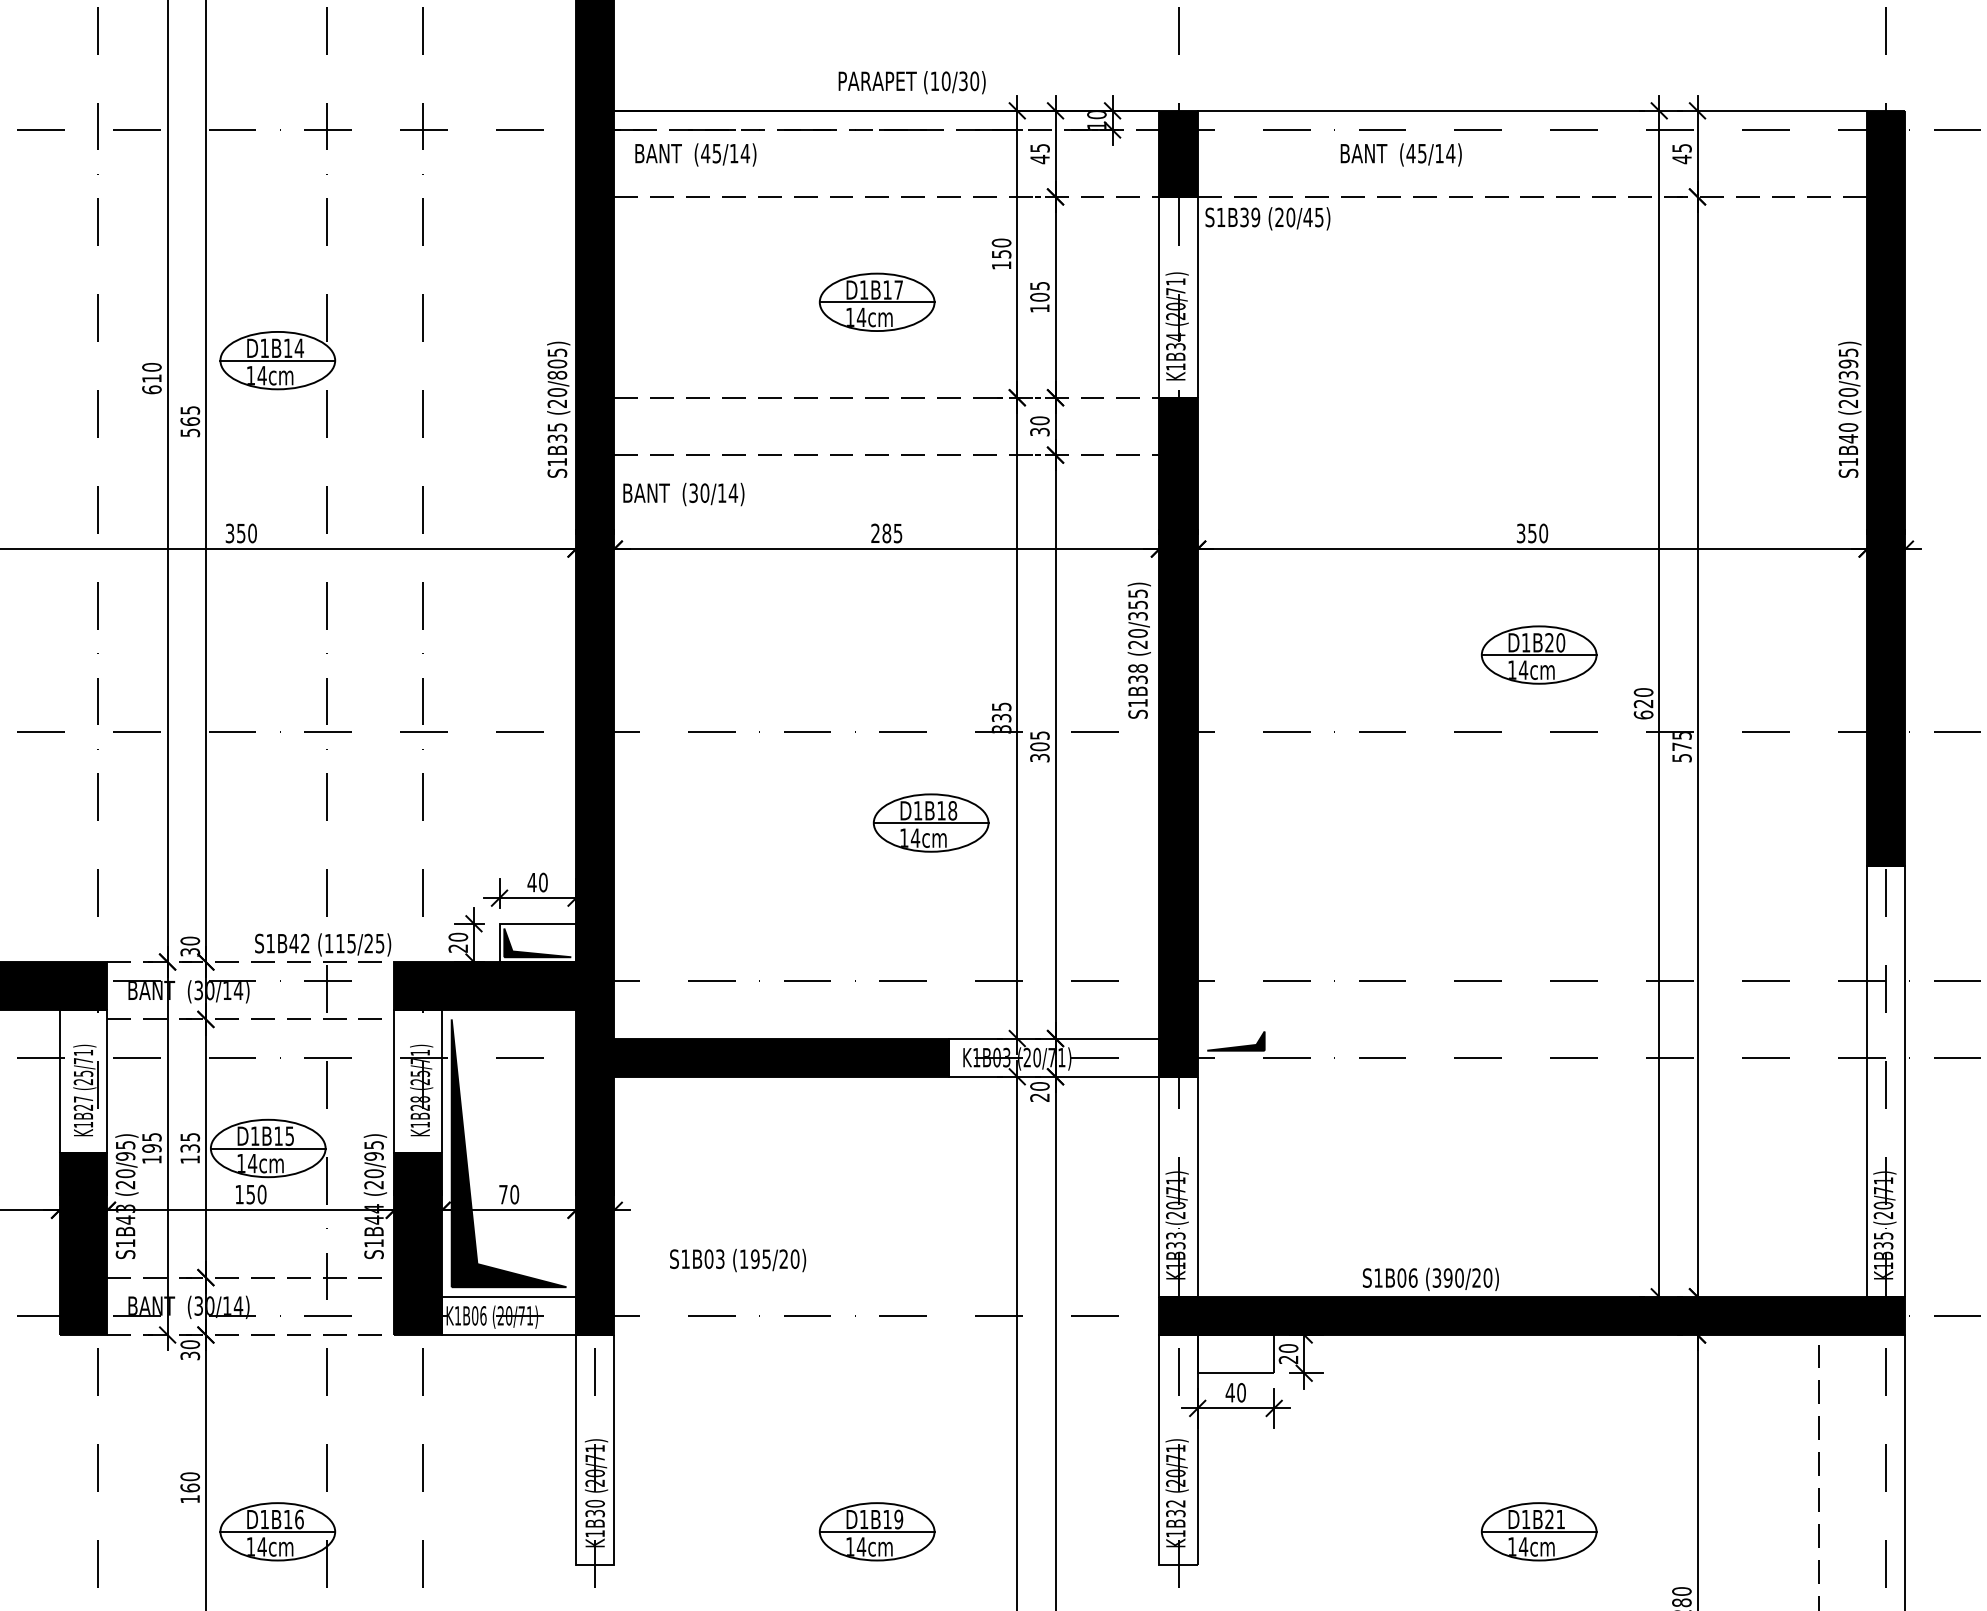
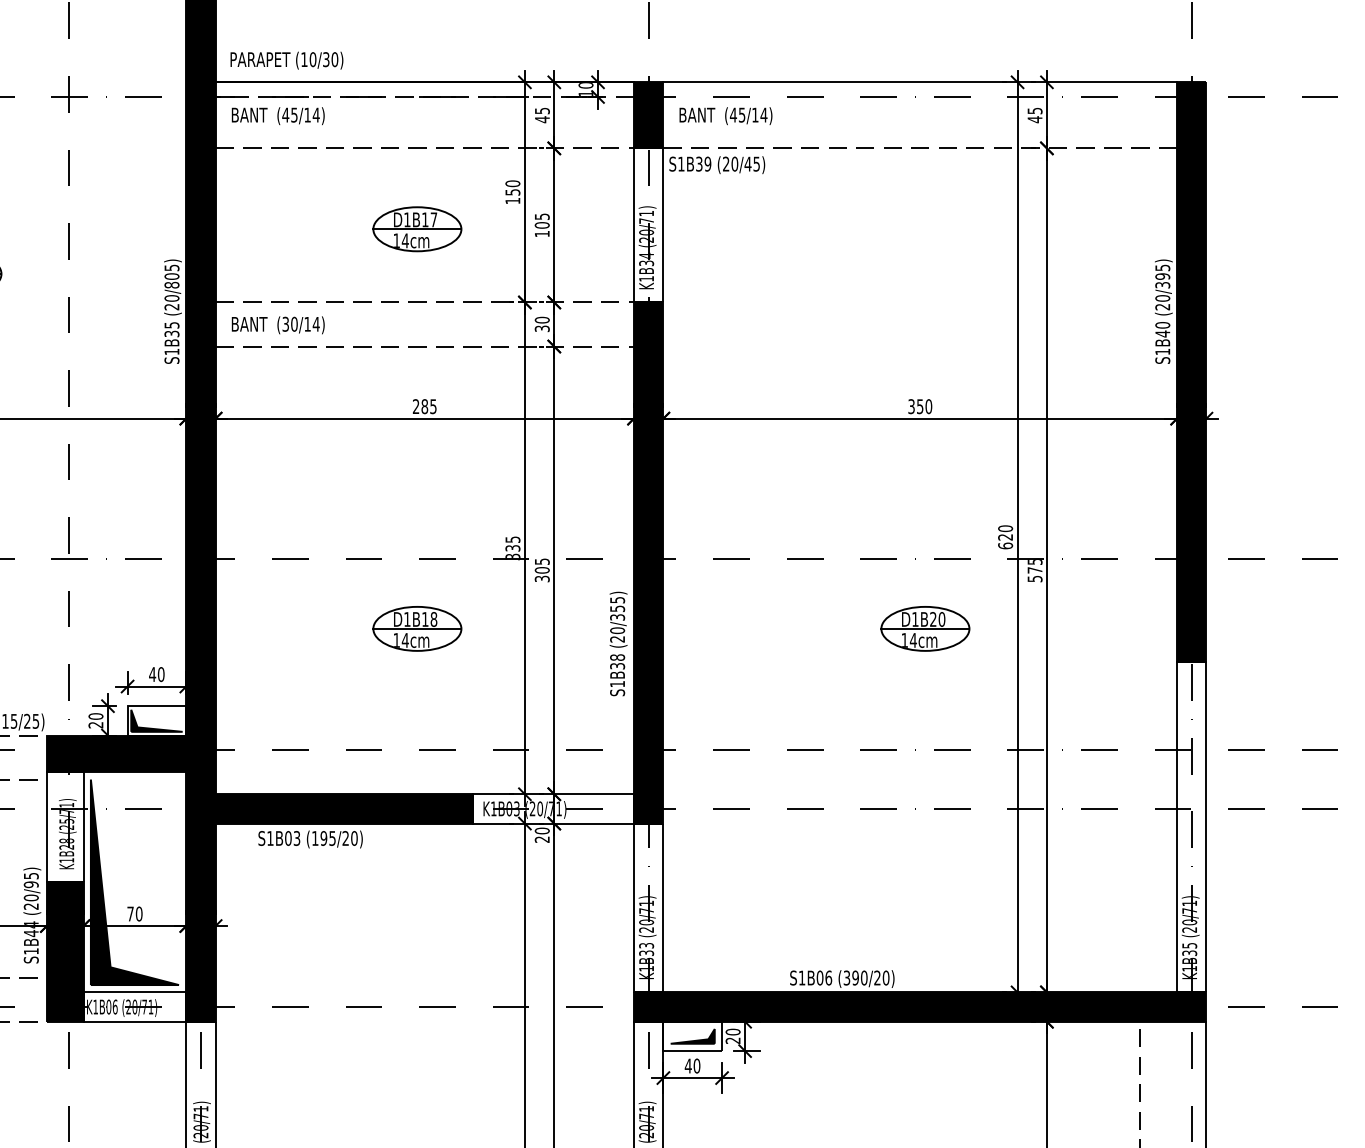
text: (911, 82) -> (286, 60), moved
text: (1400, 154) -> (725, 115), moved
text: (683, 494) -> (277, 325), moved
text: (1138, 650) -> (617, 643), moved
part: (1538, 654) -> (924, 628), moved
part: (930, 822) -> (416, 628), moved
part: (1236, 1041) -> (693, 1036), moved
text: (738, 1260) -> (310, 839), moved

